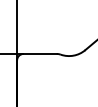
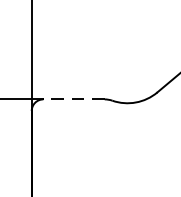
line: (40, 53) -> (74, 98), solid -> dashed

